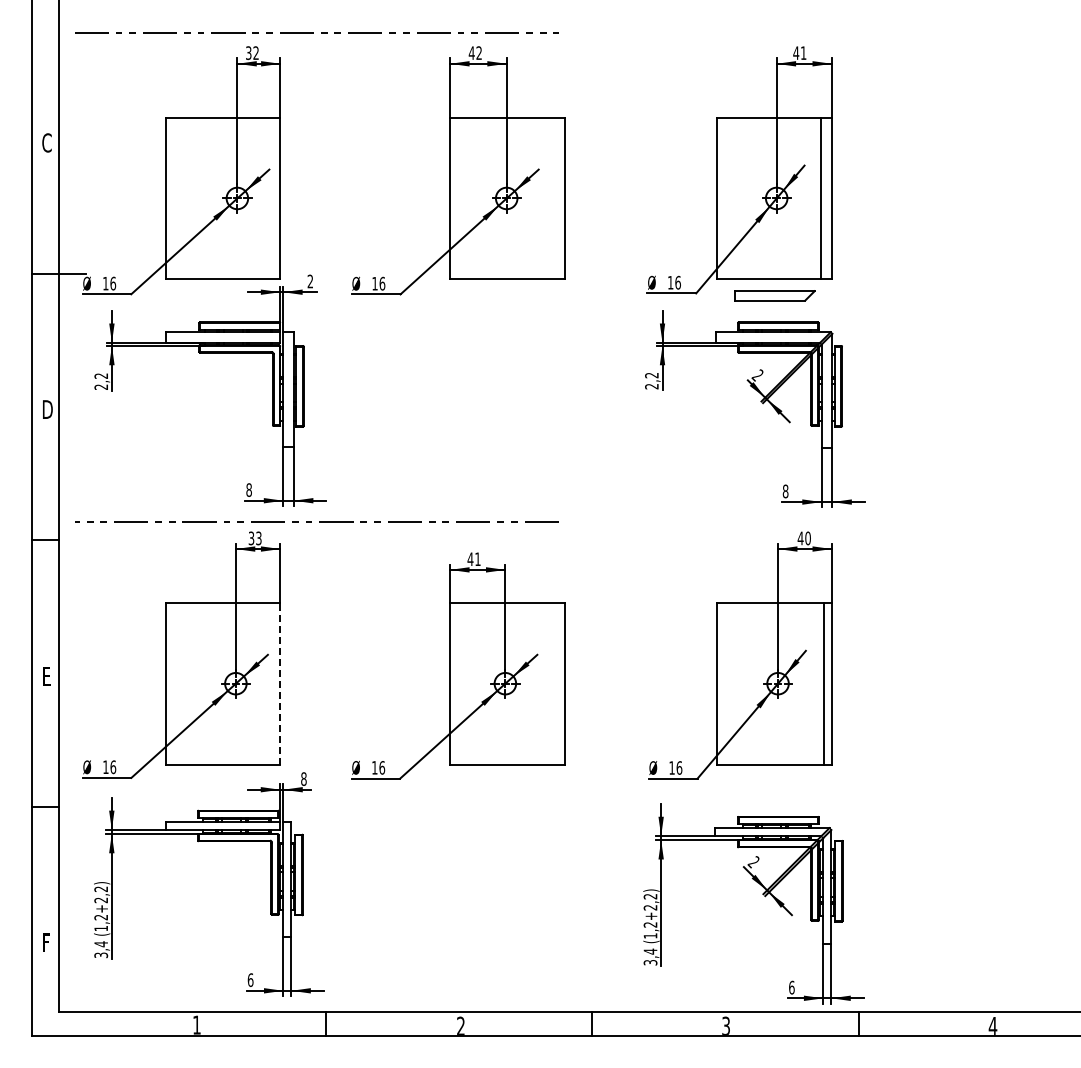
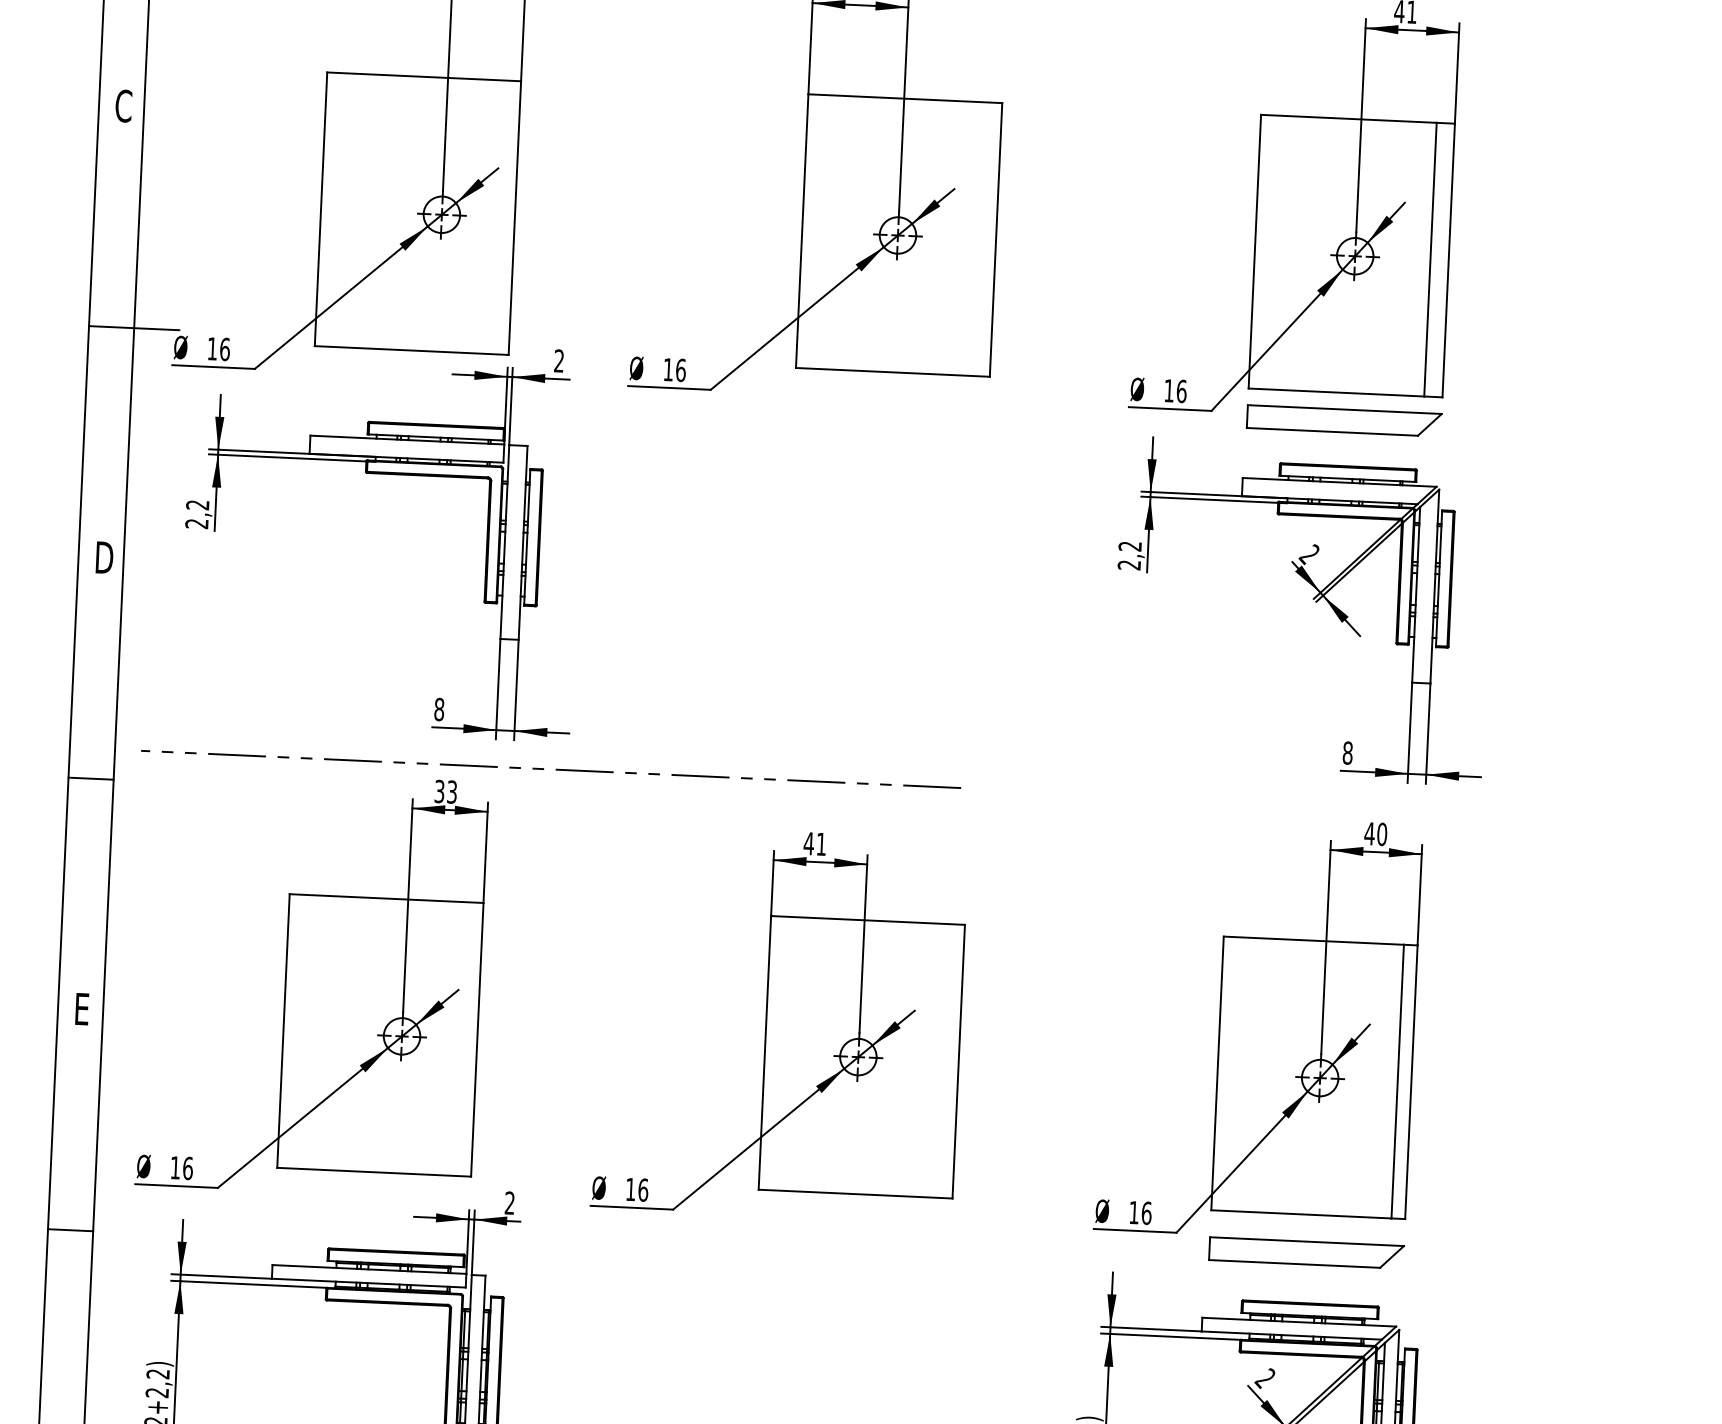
part: (774, 295) -> (1344, 420), size x1.43
line: (280, 683) -> (477, 1039), dashed -> solid
text: (303, 778) -> (509, 1202), 8 -> 2
part: (774, 786) -> (1306, 1251), added

